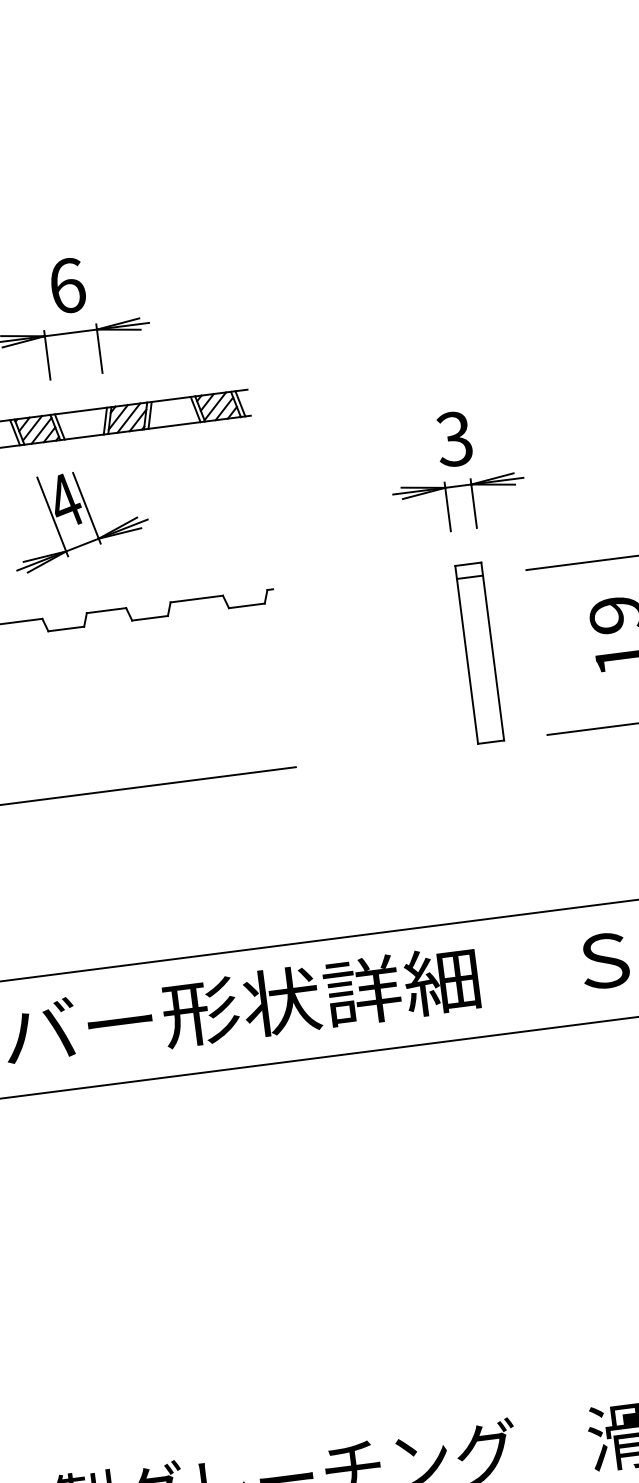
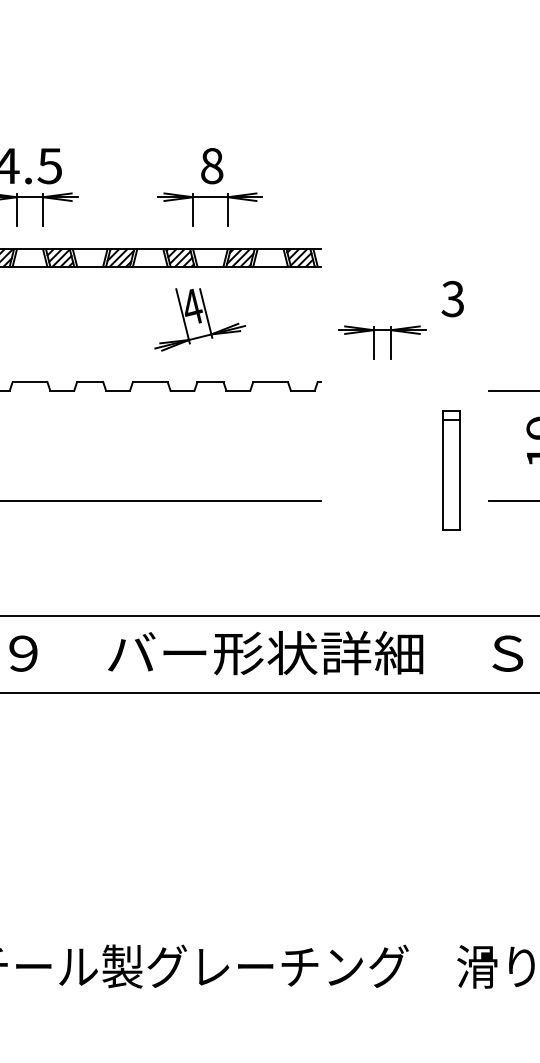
text: (68, 286) -> (212, 166), 6 -> 8
part: (448, 506) -> (374, 342), moved
part: (479, 653) -> (451, 470), moved

